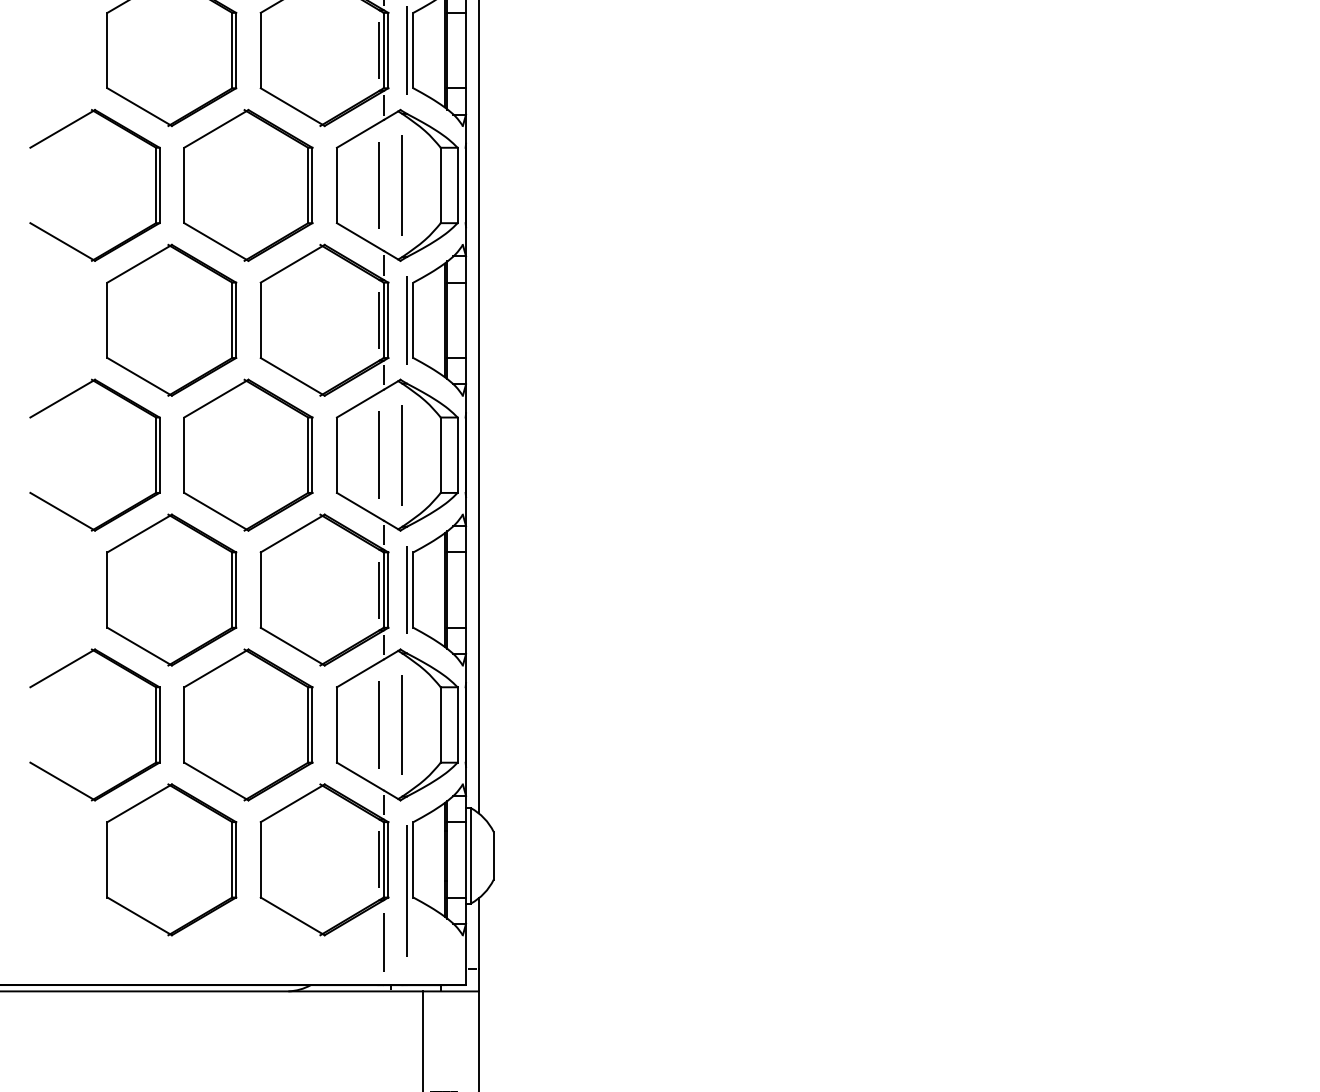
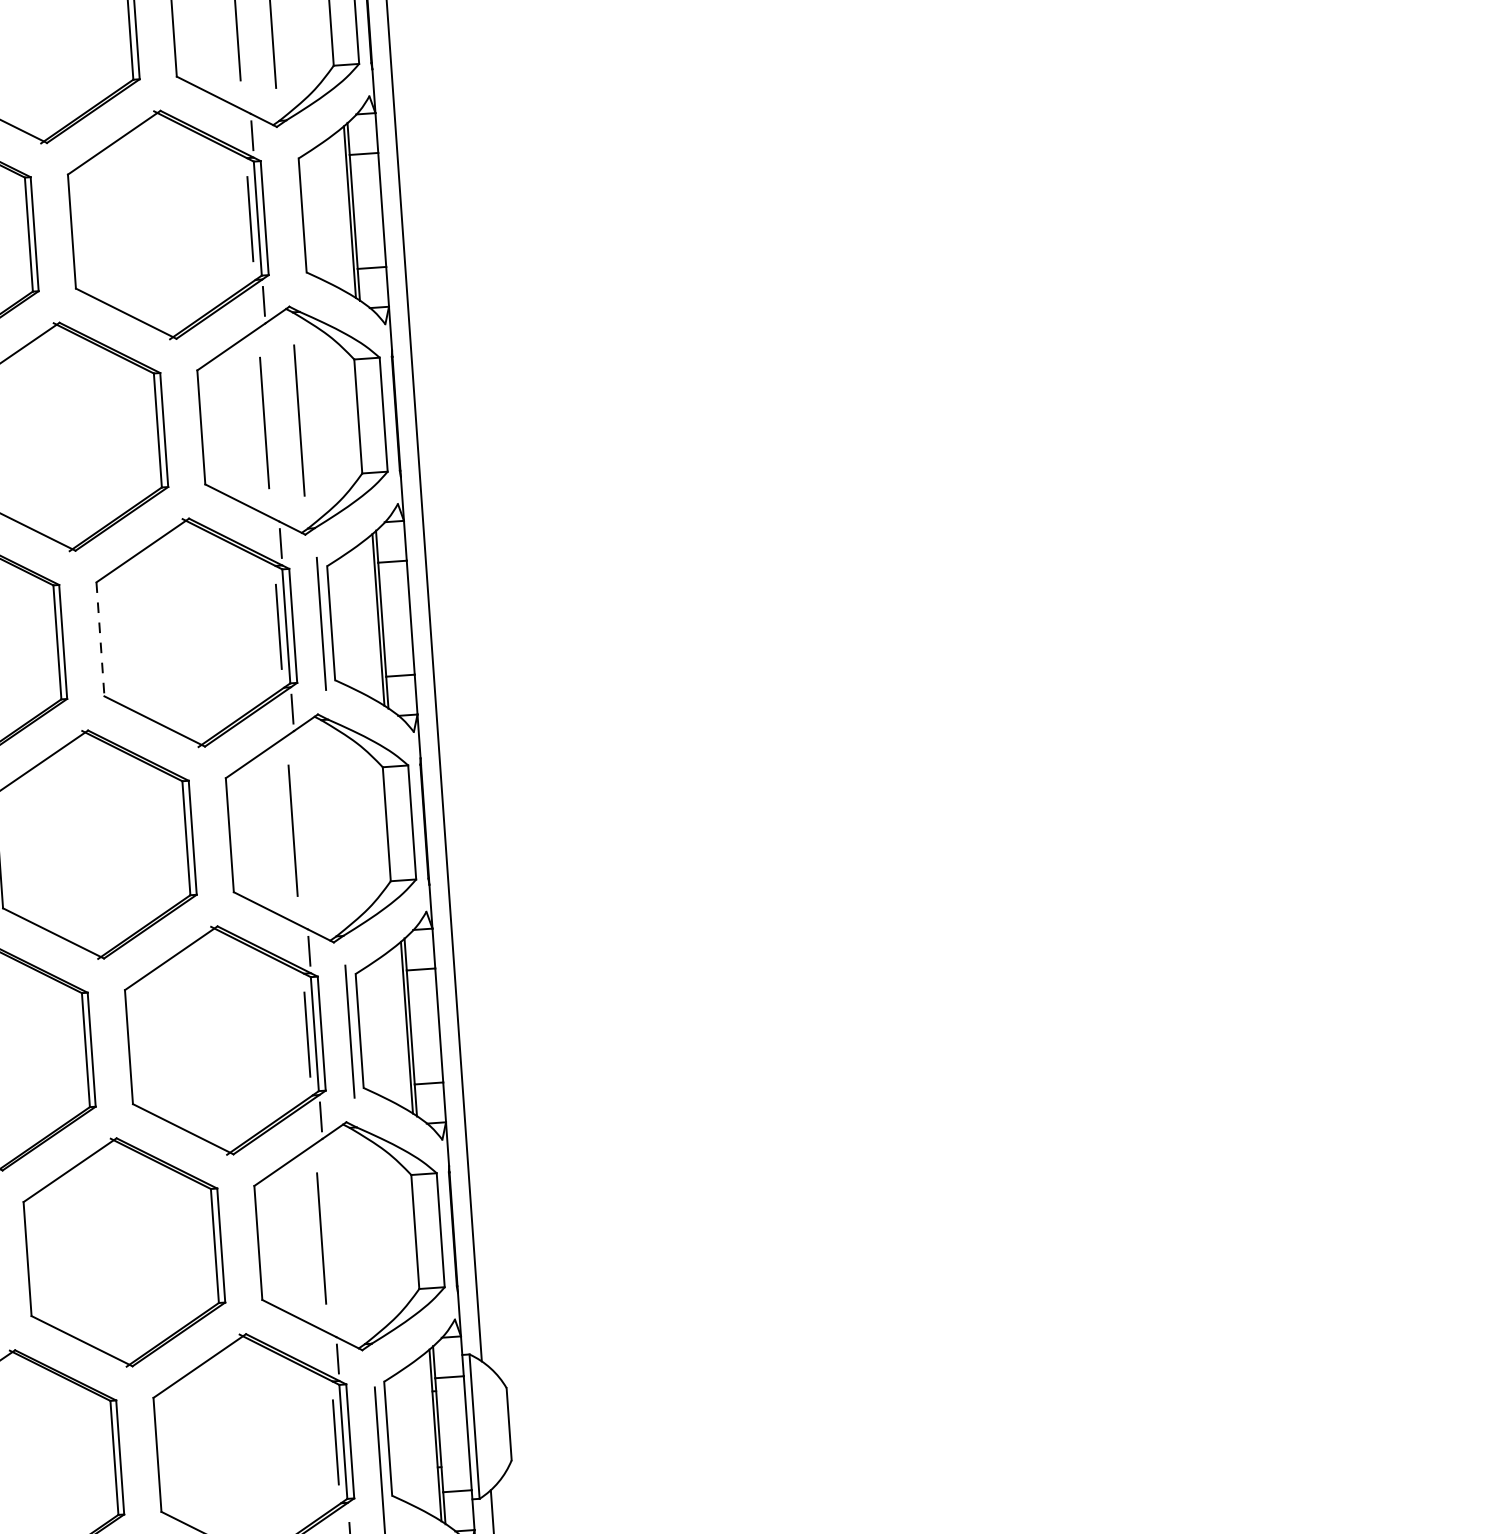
line: (407, 50) -> (293, 215), removed
line: (260, 320) -> (100, 639), solid -> dashed
line: (401, 454) -> (327, 827), removed
line: (401, 724) -> (355, 1235), removed

